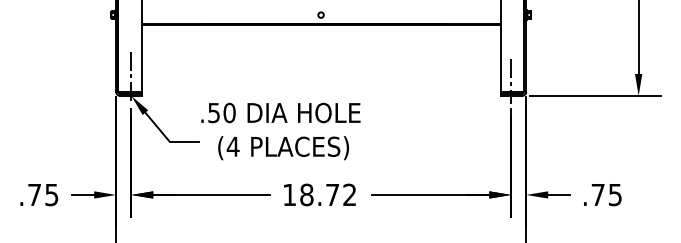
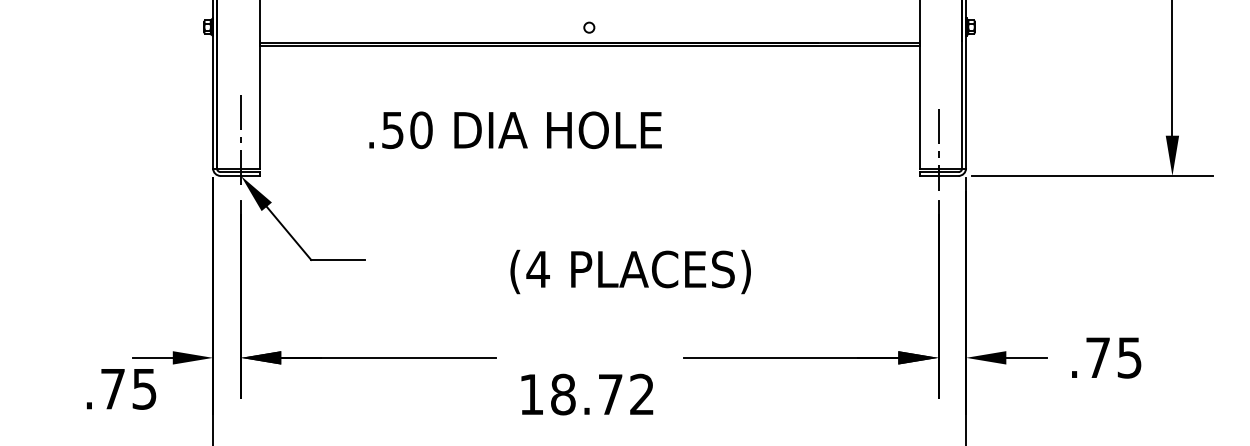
text: (280, 112) -> (514, 129), moved
text: (283, 148) -> (630, 272), moved
text: (319, 194) -> (586, 393), moved
text: (39, 195) -> (121, 390), moved

